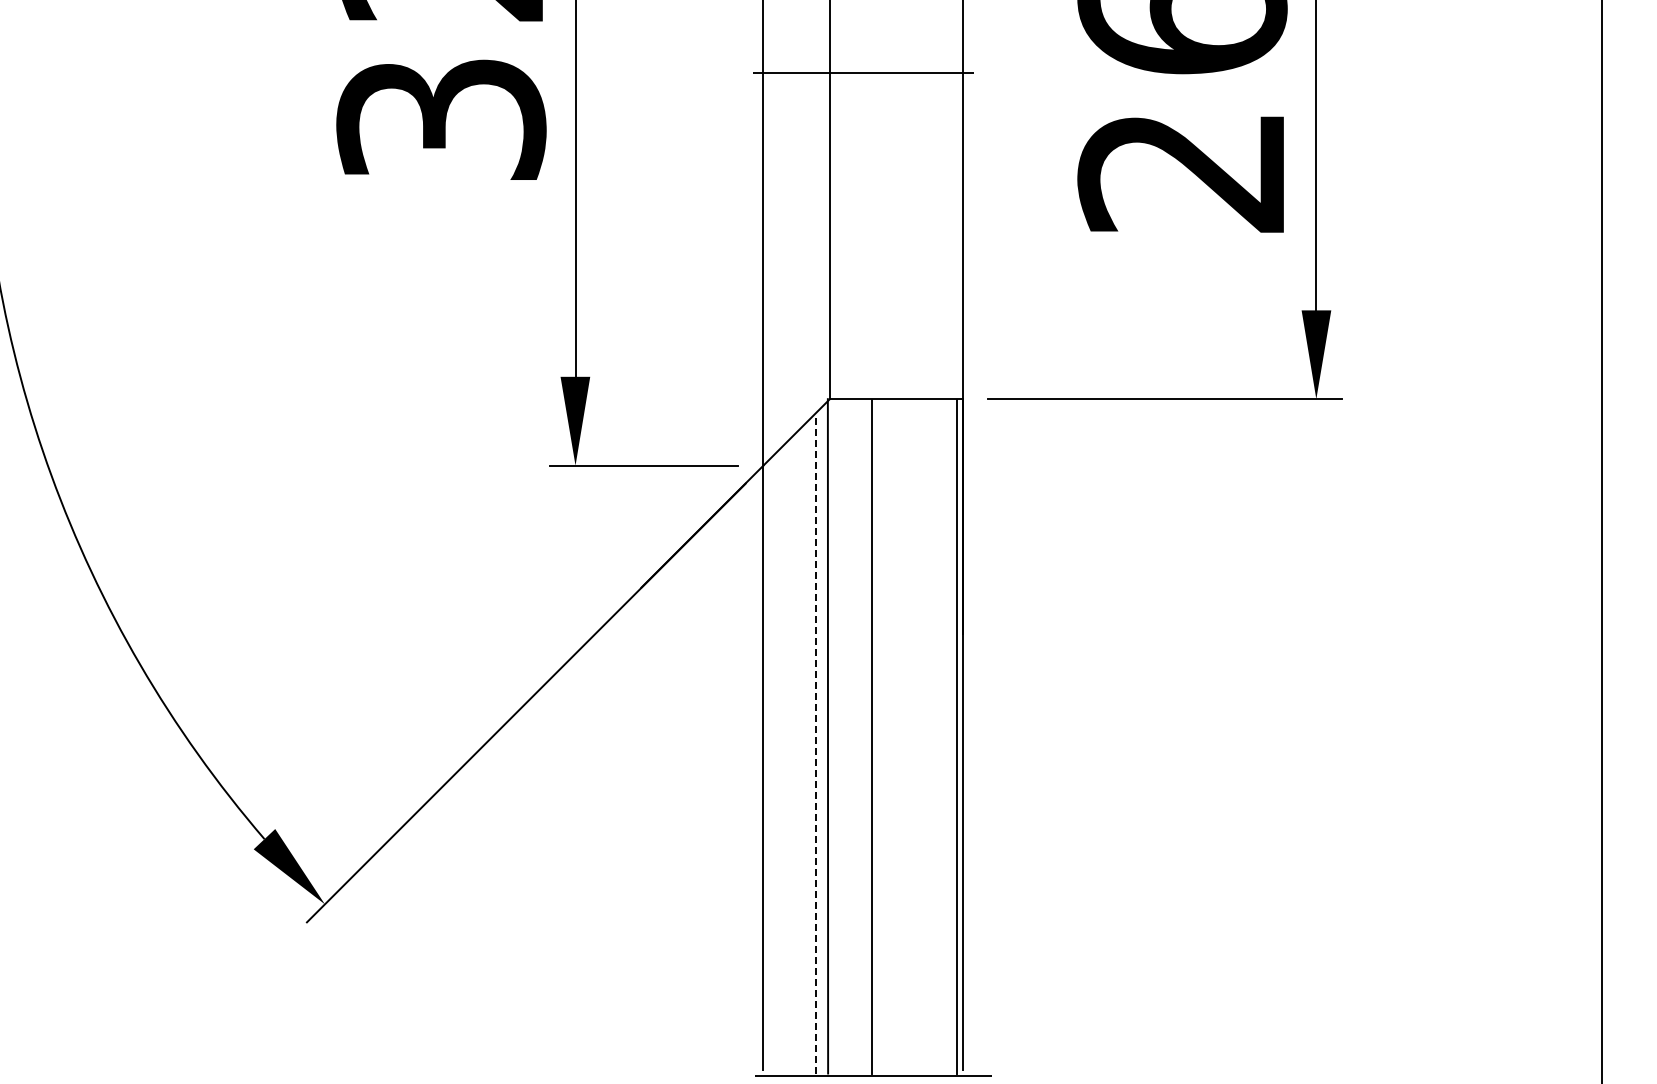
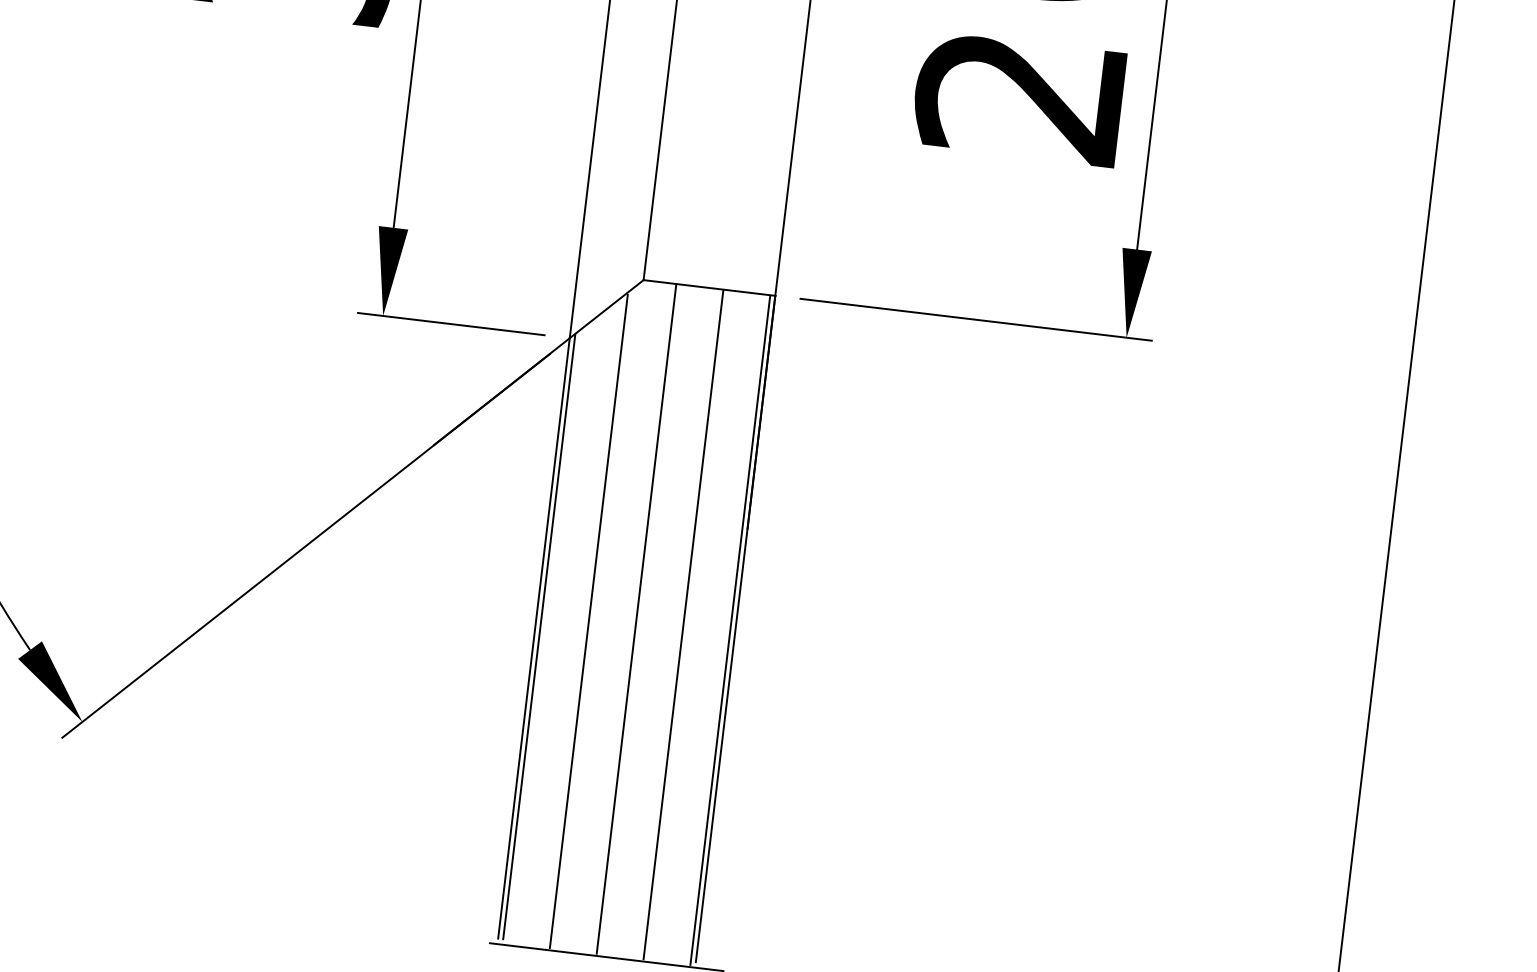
line: (827, 736) -> (636, 618), moved
line: (872, 736) -> (683, 624), moved
line: (815, 744) -> (588, 621), dashed -> solid
line: (768, 765) -> (539, 636), added

